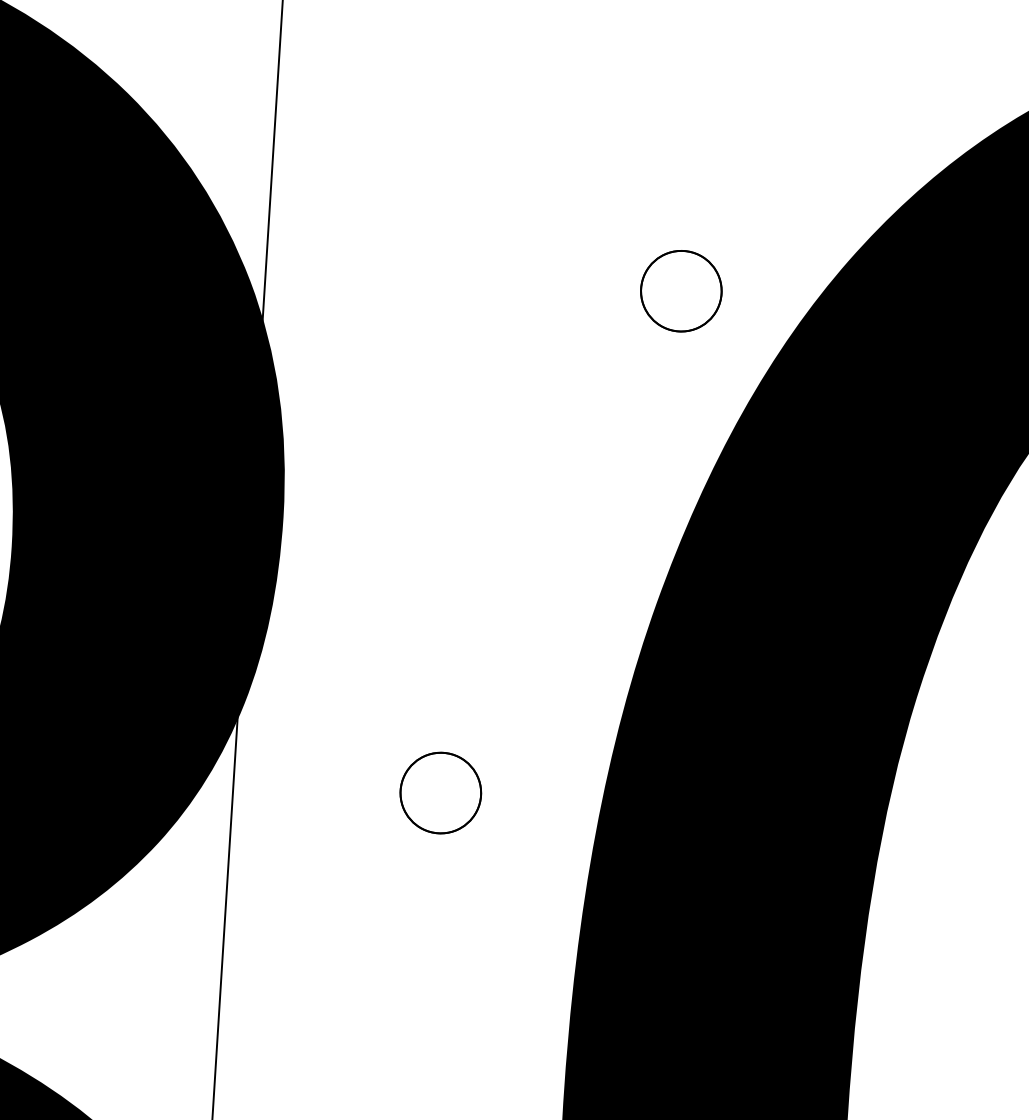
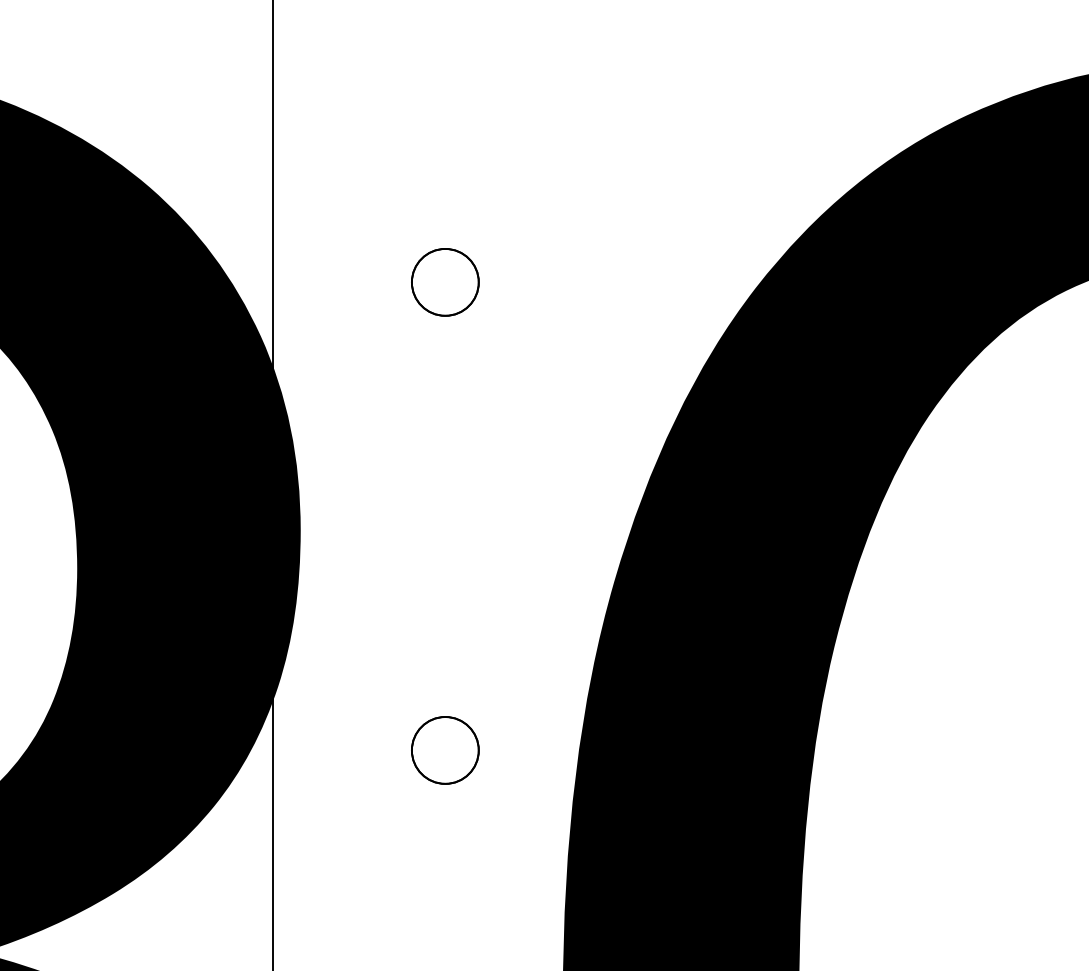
part: (681, 291) -> (445, 282), moved

